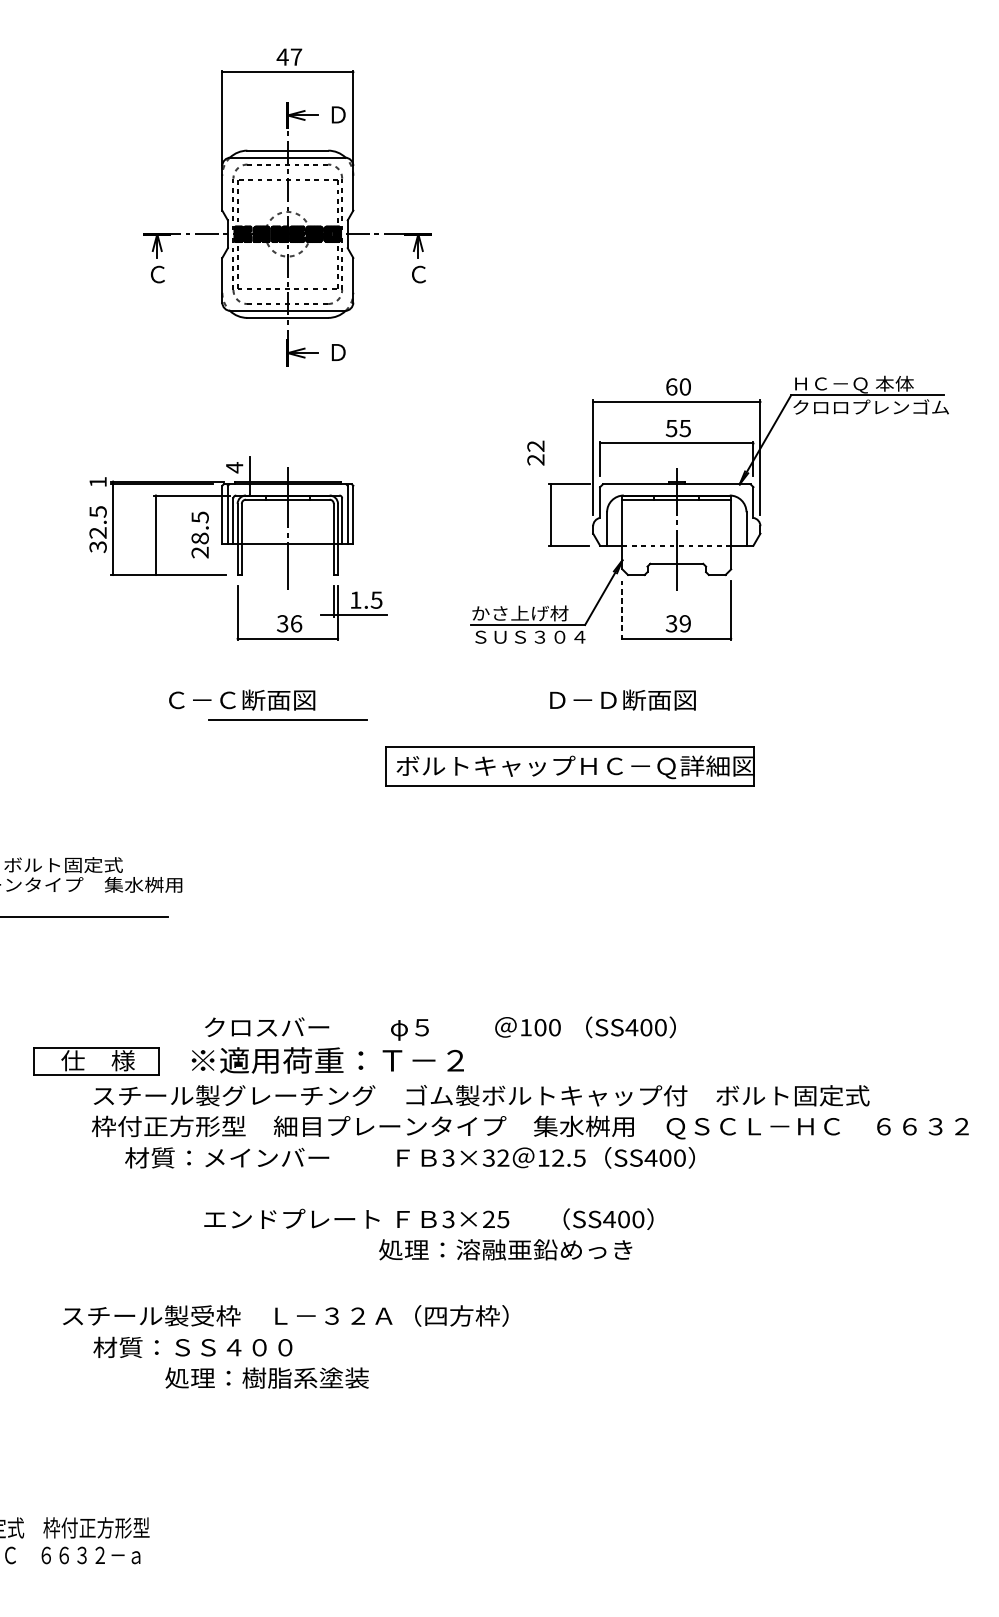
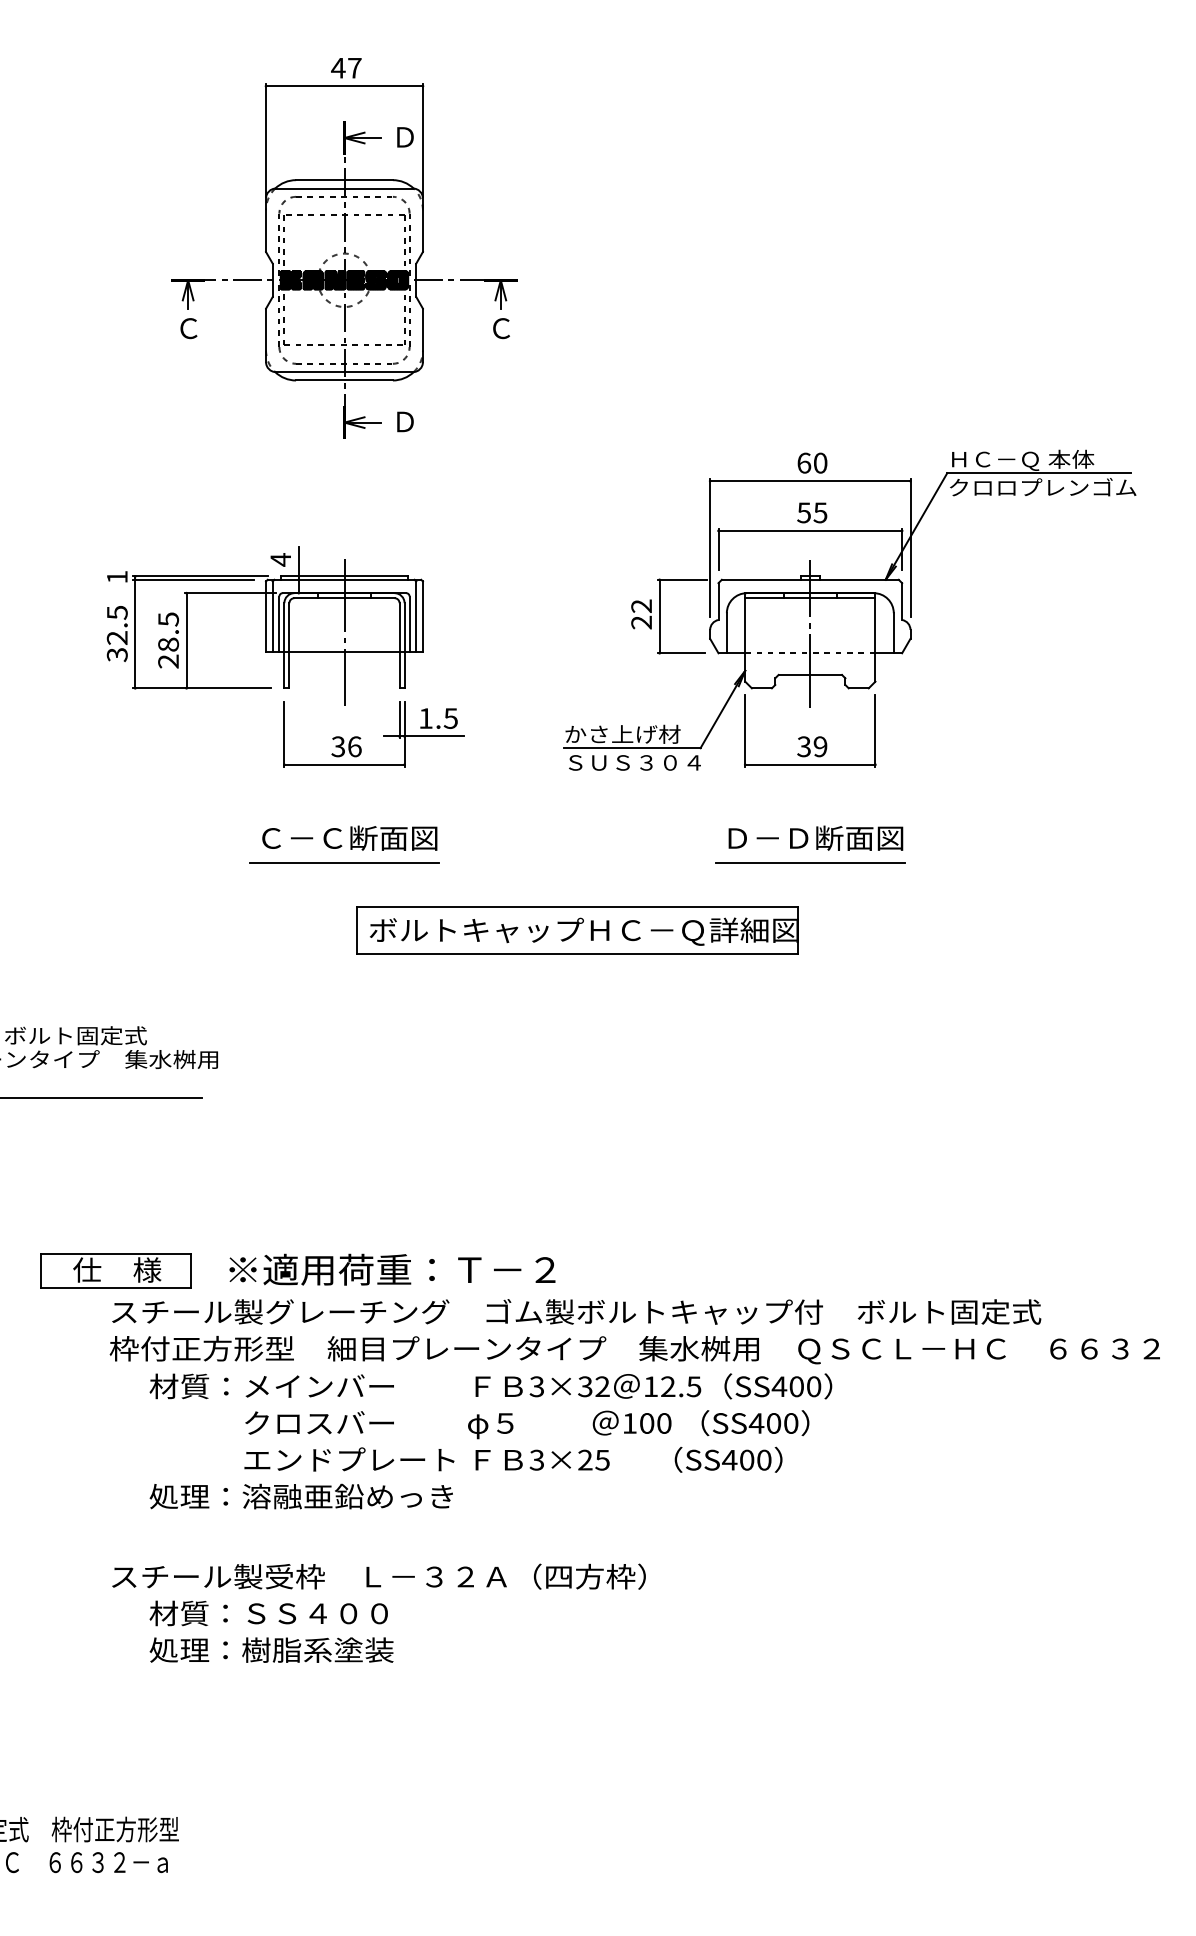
text: (535, 453) -> (641, 614), moved
text: (200, 535) -> (168, 640), moved
line: (622, 610) -> (745, 730), dashed -> solid
text: (241, 699) -> (349, 837), moved
text: (622, 699) -> (815, 837), moved
line: (676, 720) -> (809, 862), added
part: (570, 766) -> (577, 930), moved
text: (440, 1028) -> (527, 1424), moved
text: (504, 1249) -> (300, 1496), moved
text: (285, 1315) -> (378, 1576), moved
text: (192, 1347) -> (268, 1613), moved
text: (266, 1377) -> (271, 1649), moved

